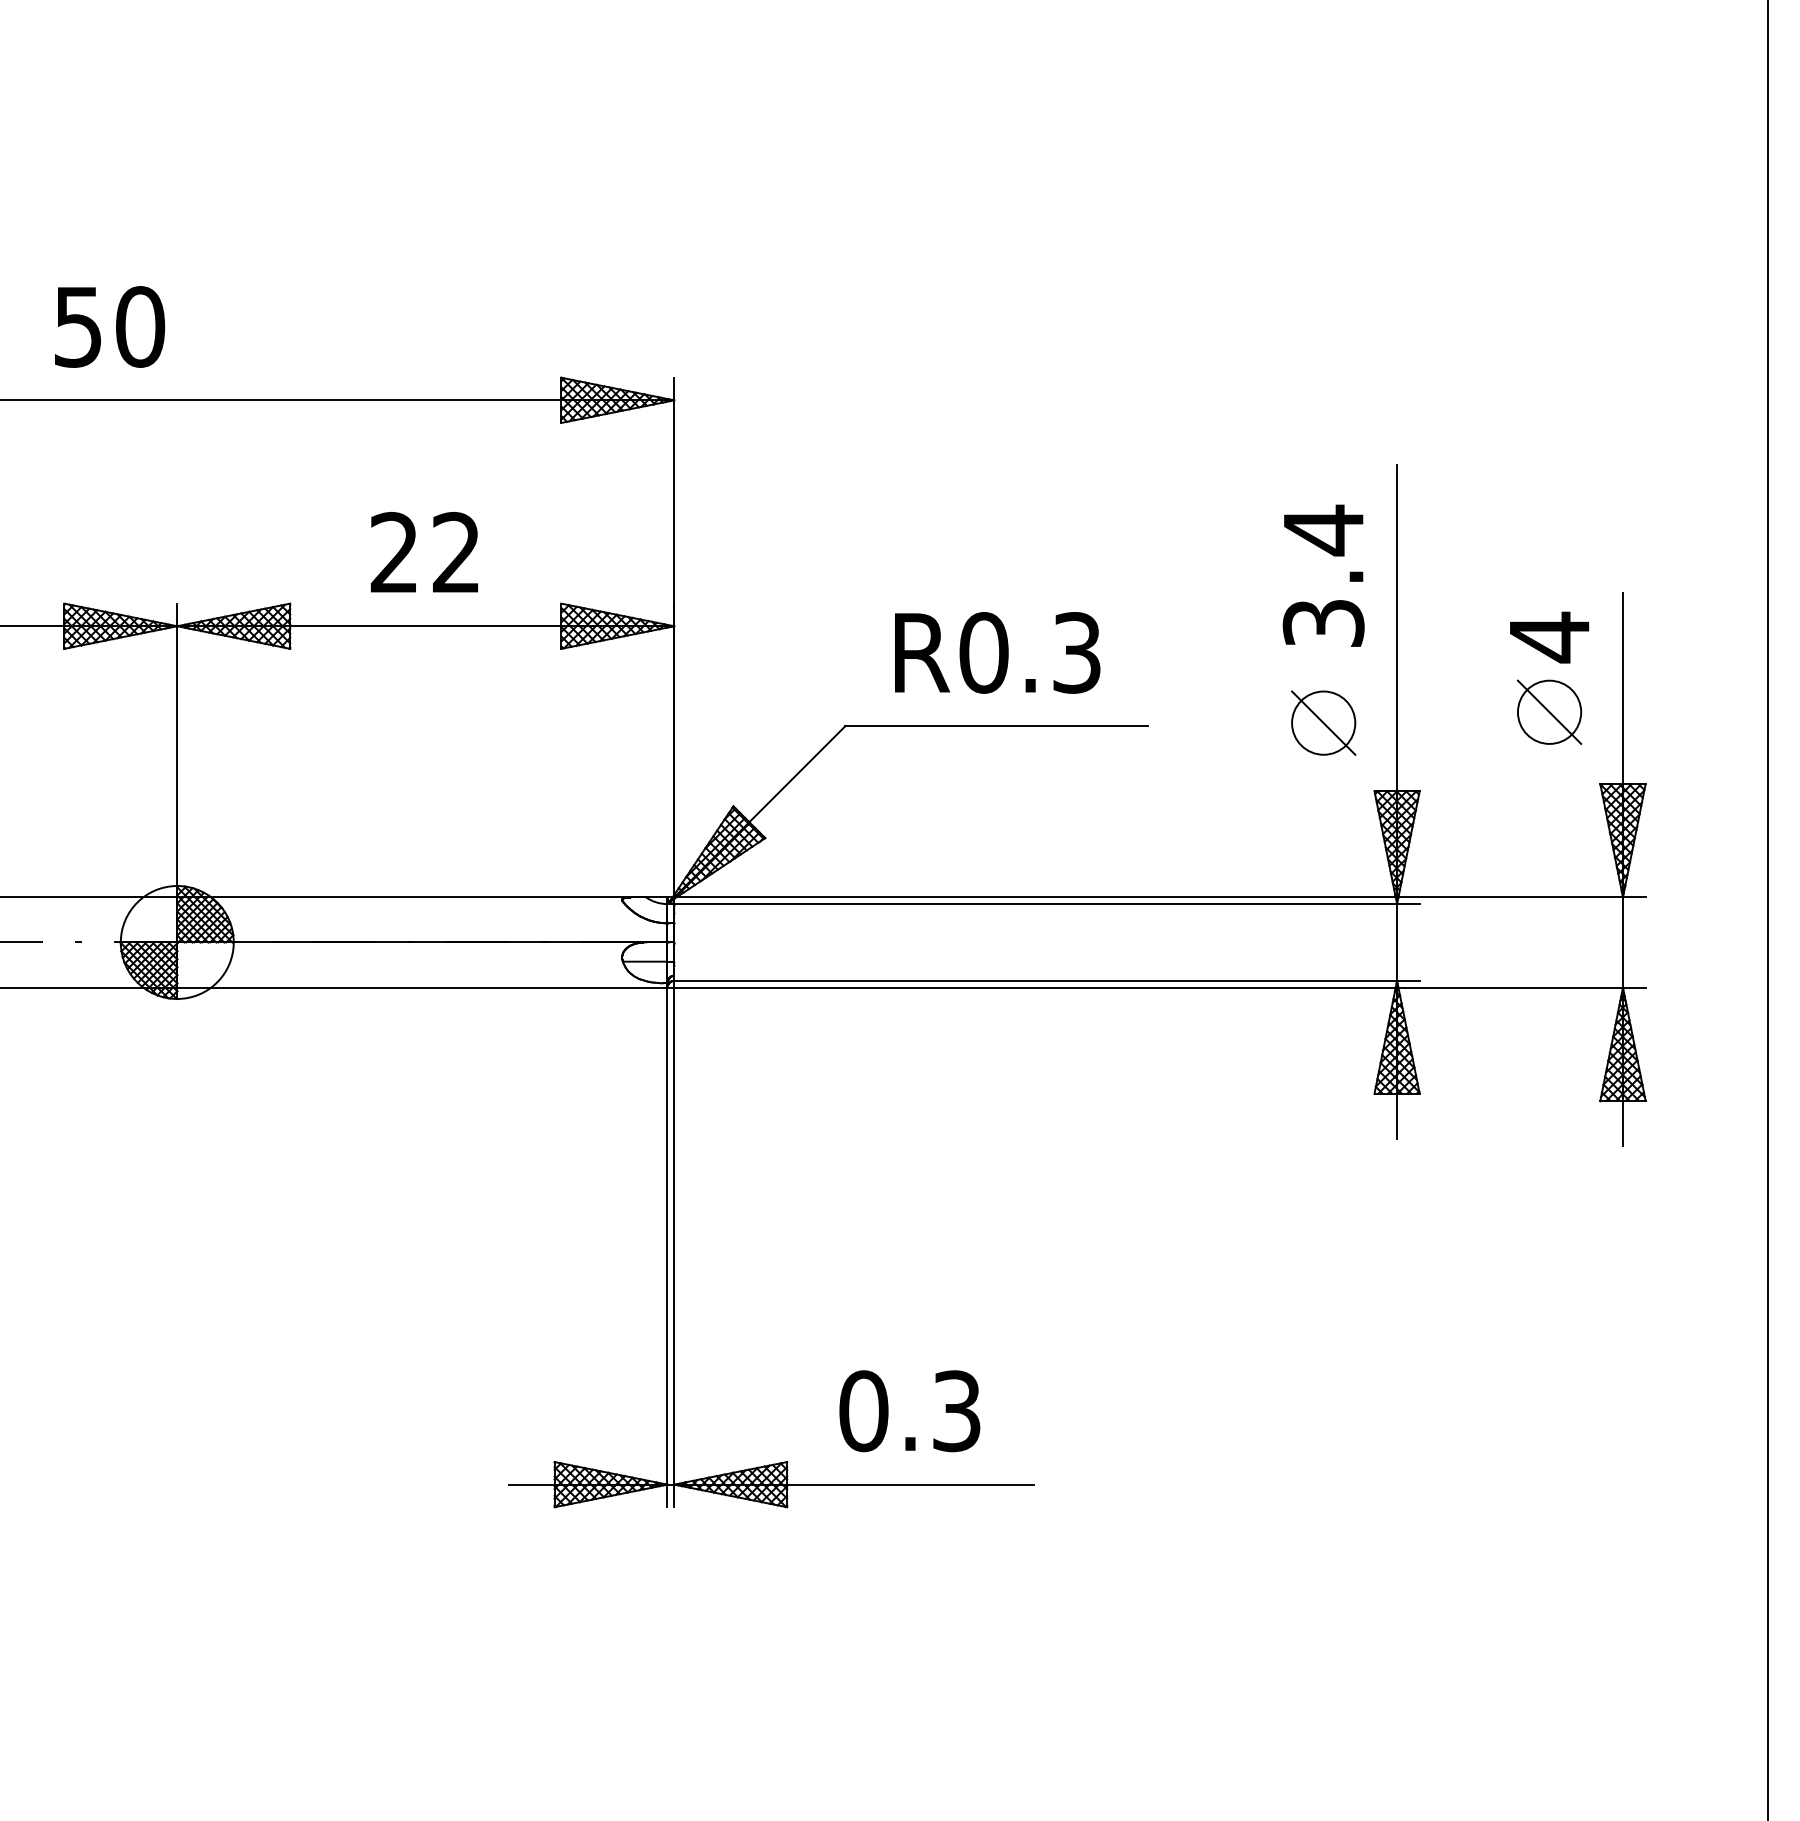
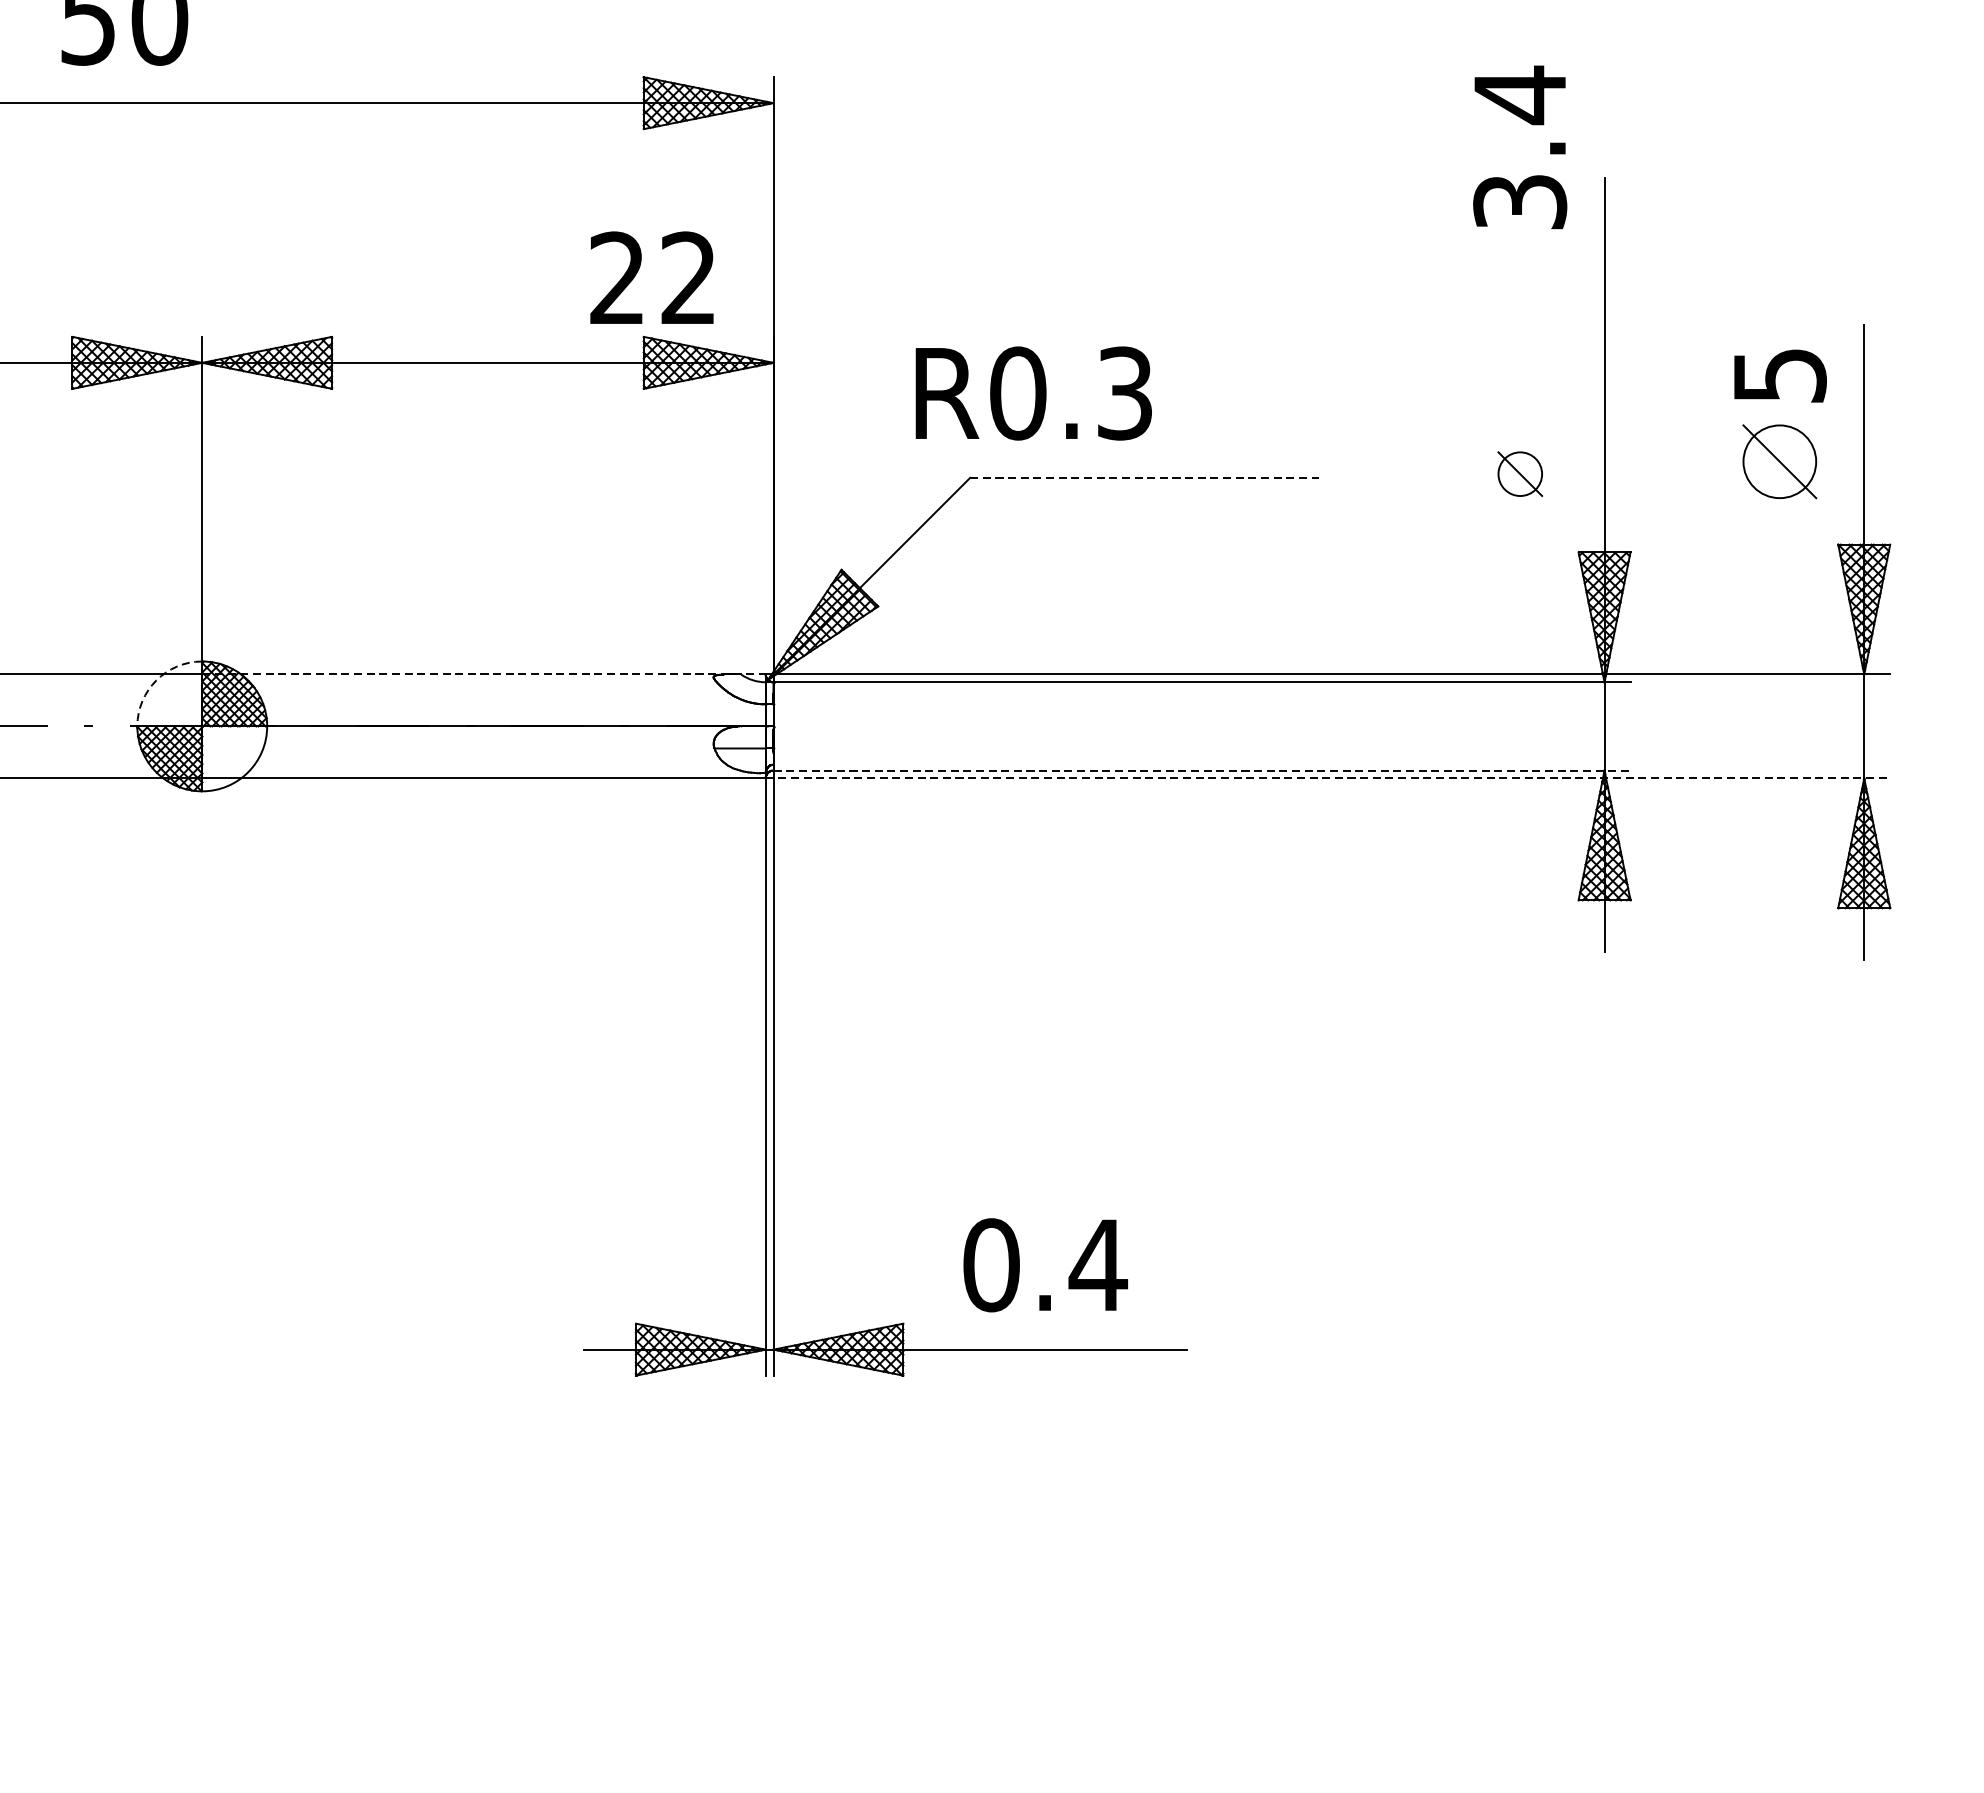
text: (423, 552) -> (650, 278), moved
text: (1323, 575) -> (1519, 147), moved
text: (1550, 637) -> (1780, 375), 4 -> 5
text: (997, 652) -> (1033, 393), moved
part: (1323, 722) -> (1519, 473), size x0.6
line: (996, 726) -> (1144, 478), solid -> dashed
line: (422, 897) -> (484, 674), solid -> dashed
arc: (137, 902) -> (156, 680), solid -> dashed
line: (1046, 980) -> (1201, 770), solid -> dashed
line: (1157, 987) -> (1329, 778), solid -> dashed
text: (956, 1411) -> (1098, 1265), 0.3 -> 0.4

